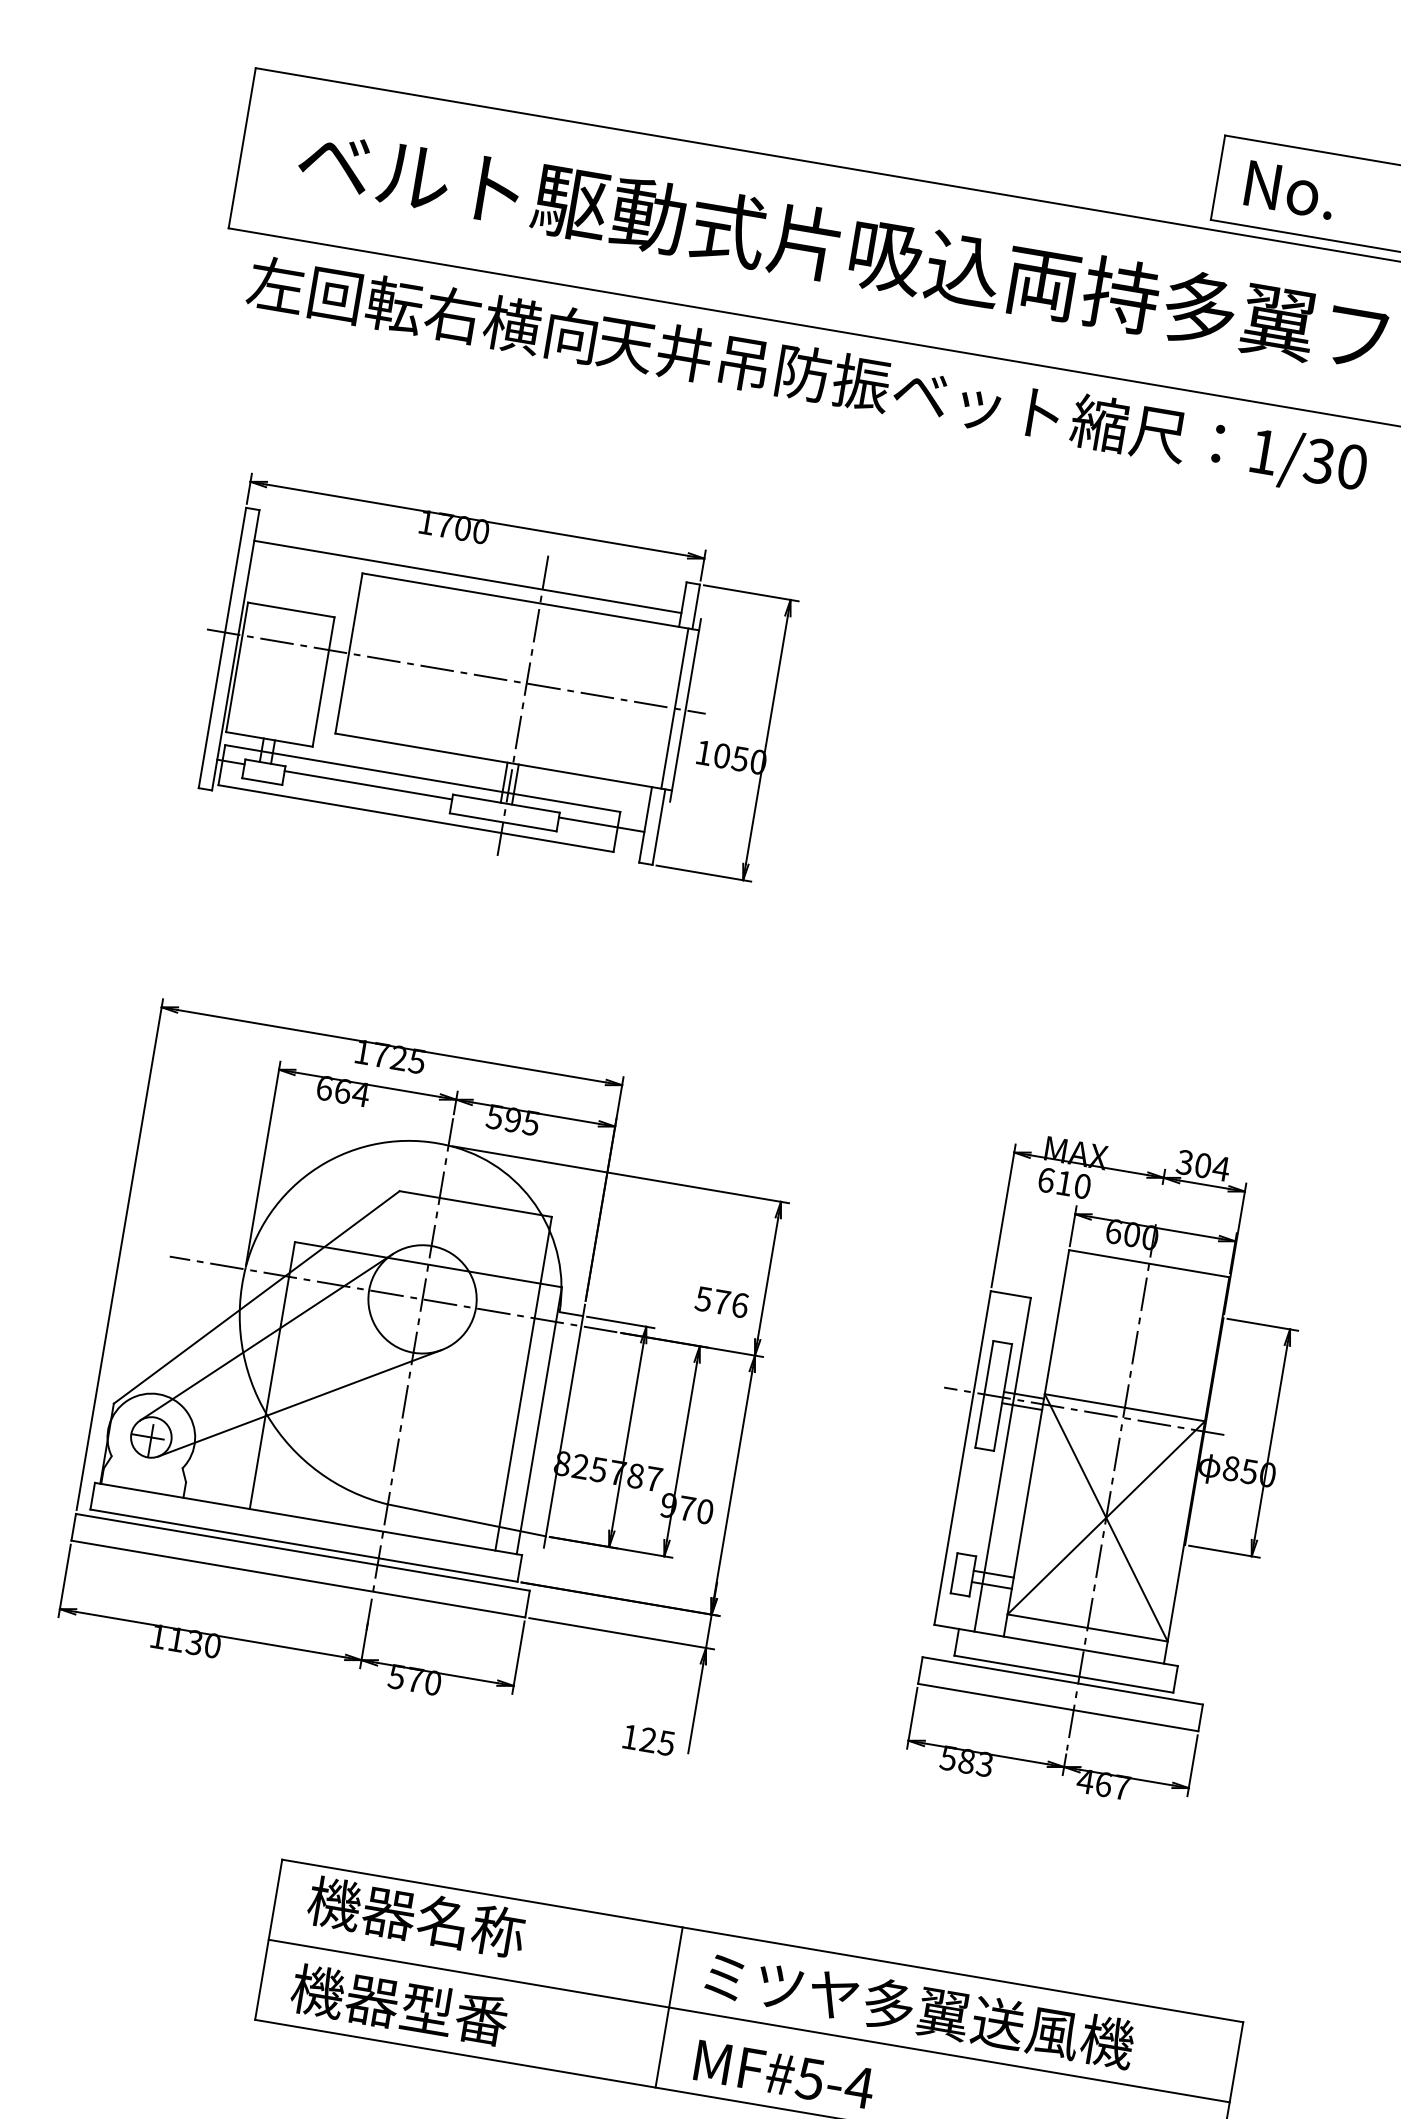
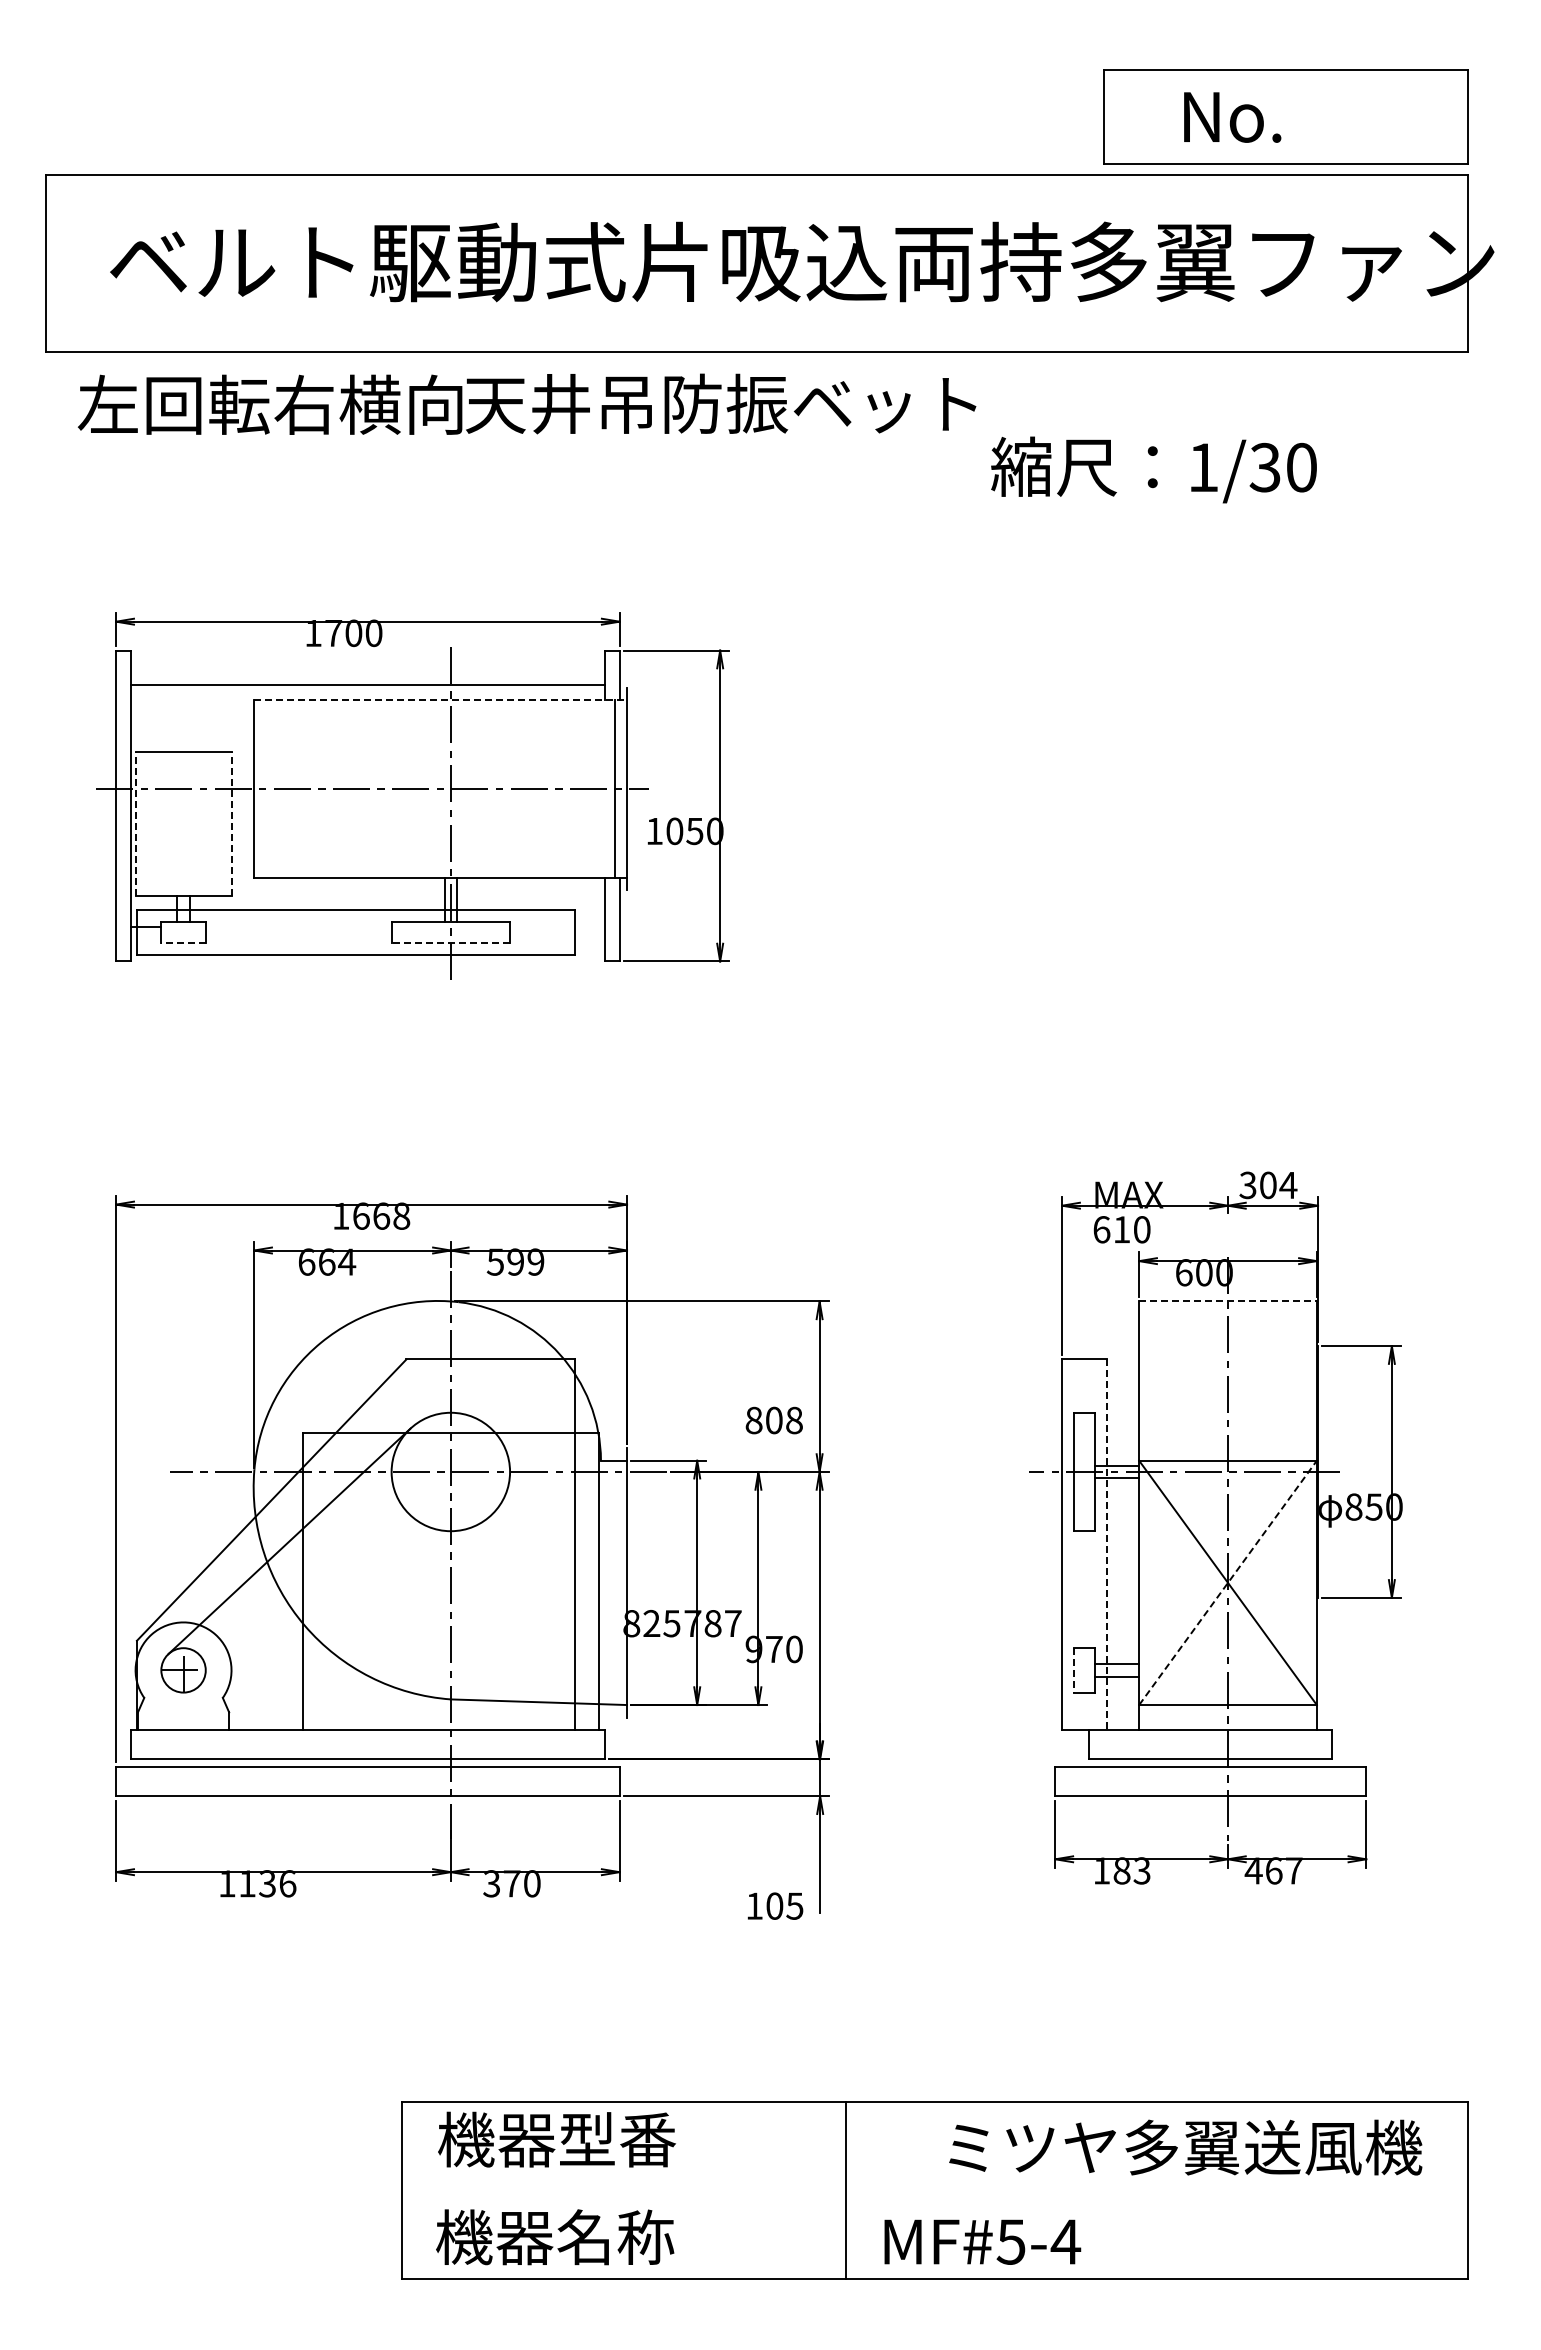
text: (1290, 190) -> (1232, 117), moved
text: (1218, 445) -> (1153, 469), moved
line: (530, 602) -> (440, 700), solid -> dashed
line: (237, 667) -> (135, 824), solid -> dashed
line: (323, 682) -> (231, 824), solid -> dashed
line: (262, 781) -> (183, 942), solid -> dashed
line: (368, 785) -> (298, 927), removed
line: (502, 821) -> (450, 942), solid -> dashed
line: (601, 824) -> (557, 927), removed
text: (399, 1057) -> (381, 1215), 1725 -> 1668
text: (530, 1122) -> (535, 1261), 595 -> 599
line: (1149, 1263) -> (1228, 1300), solid -> dashed
text: (721, 1302) -> (773, 1420), 576 -> 808
line: (299, 1403) -> (337, 1606), removed
line: (1002, 1465) -> (1106, 1545), solid -> dashed
line: (1106, 1517) -> (1228, 1582), solid -> dashed
line: (954, 1573) -> (1074, 1670), solid -> dashed
text: (212, 1645) -> (287, 1883), 1130 -> 1136
text: (396, 1676) -> (491, 1883), 570 -> 370
text: (648, 1739) -> (774, 1905), 125 -> 105
text: (948, 1757) -> (1101, 1870), 583 -> 183
text: (471, 1926) -> (617, 2139), 機器名称 -> 機器型番
text: (919, 2009) -> (1185, 2147), moved
text: (454, 2014) -> (615, 2237), 機器型番 -> 機器名称
line: (749, 2020) -> (934, 2190), removed

